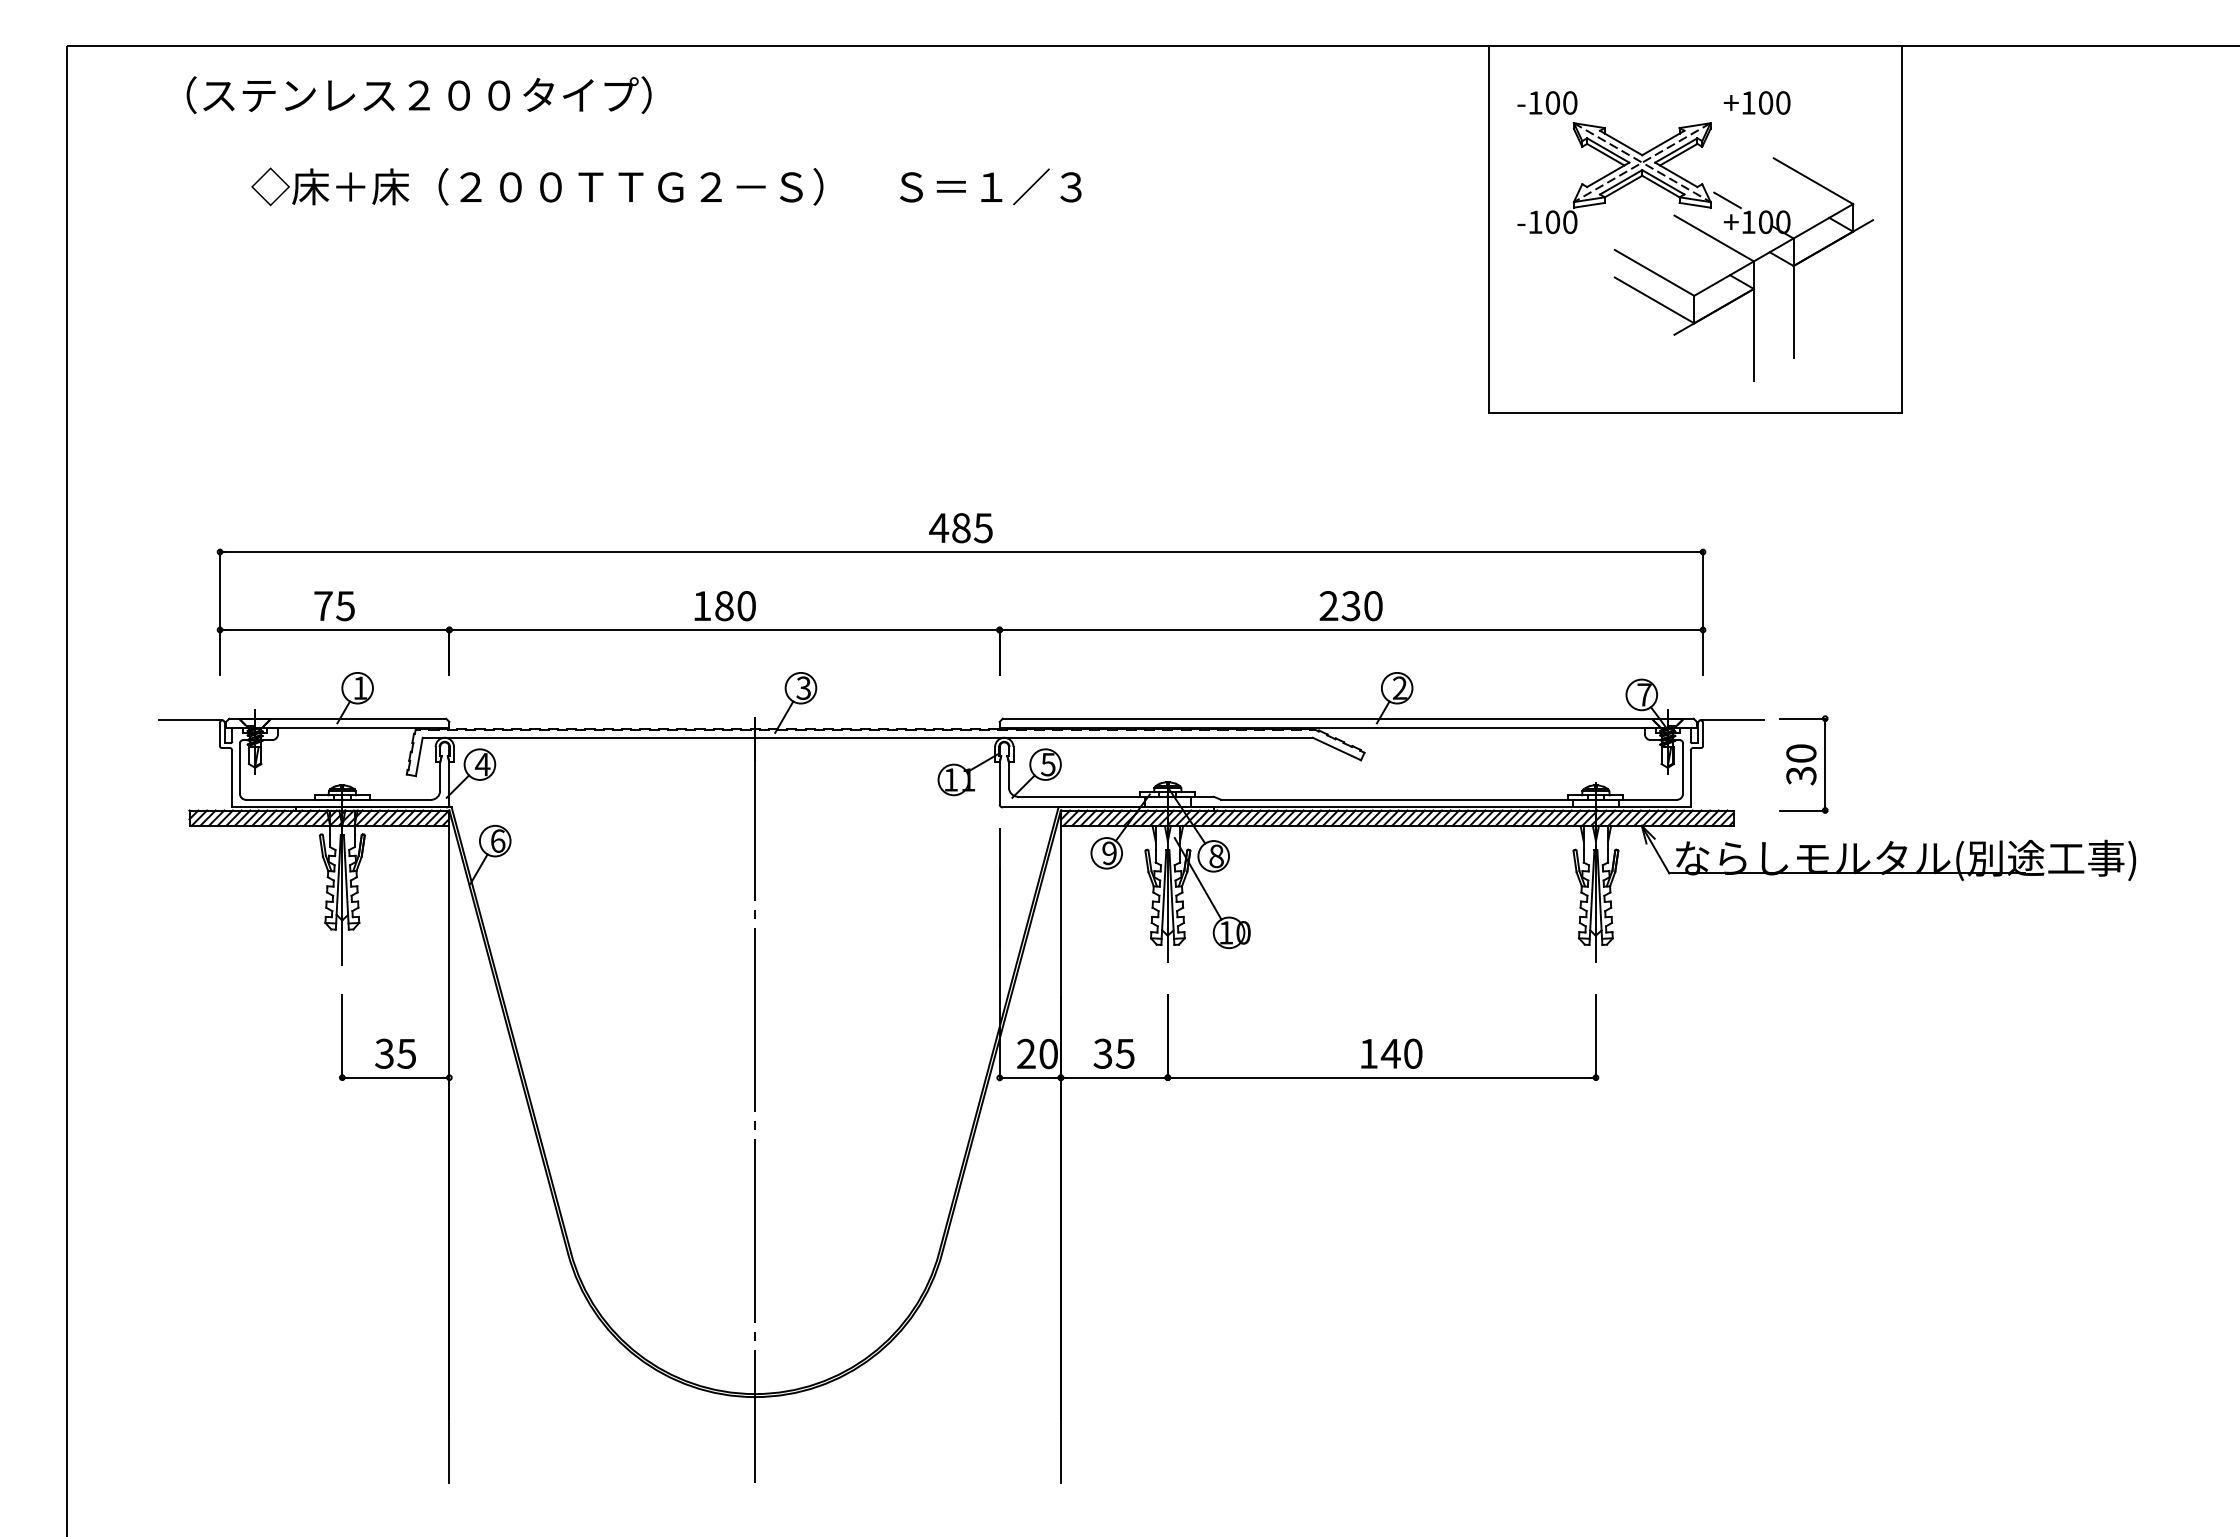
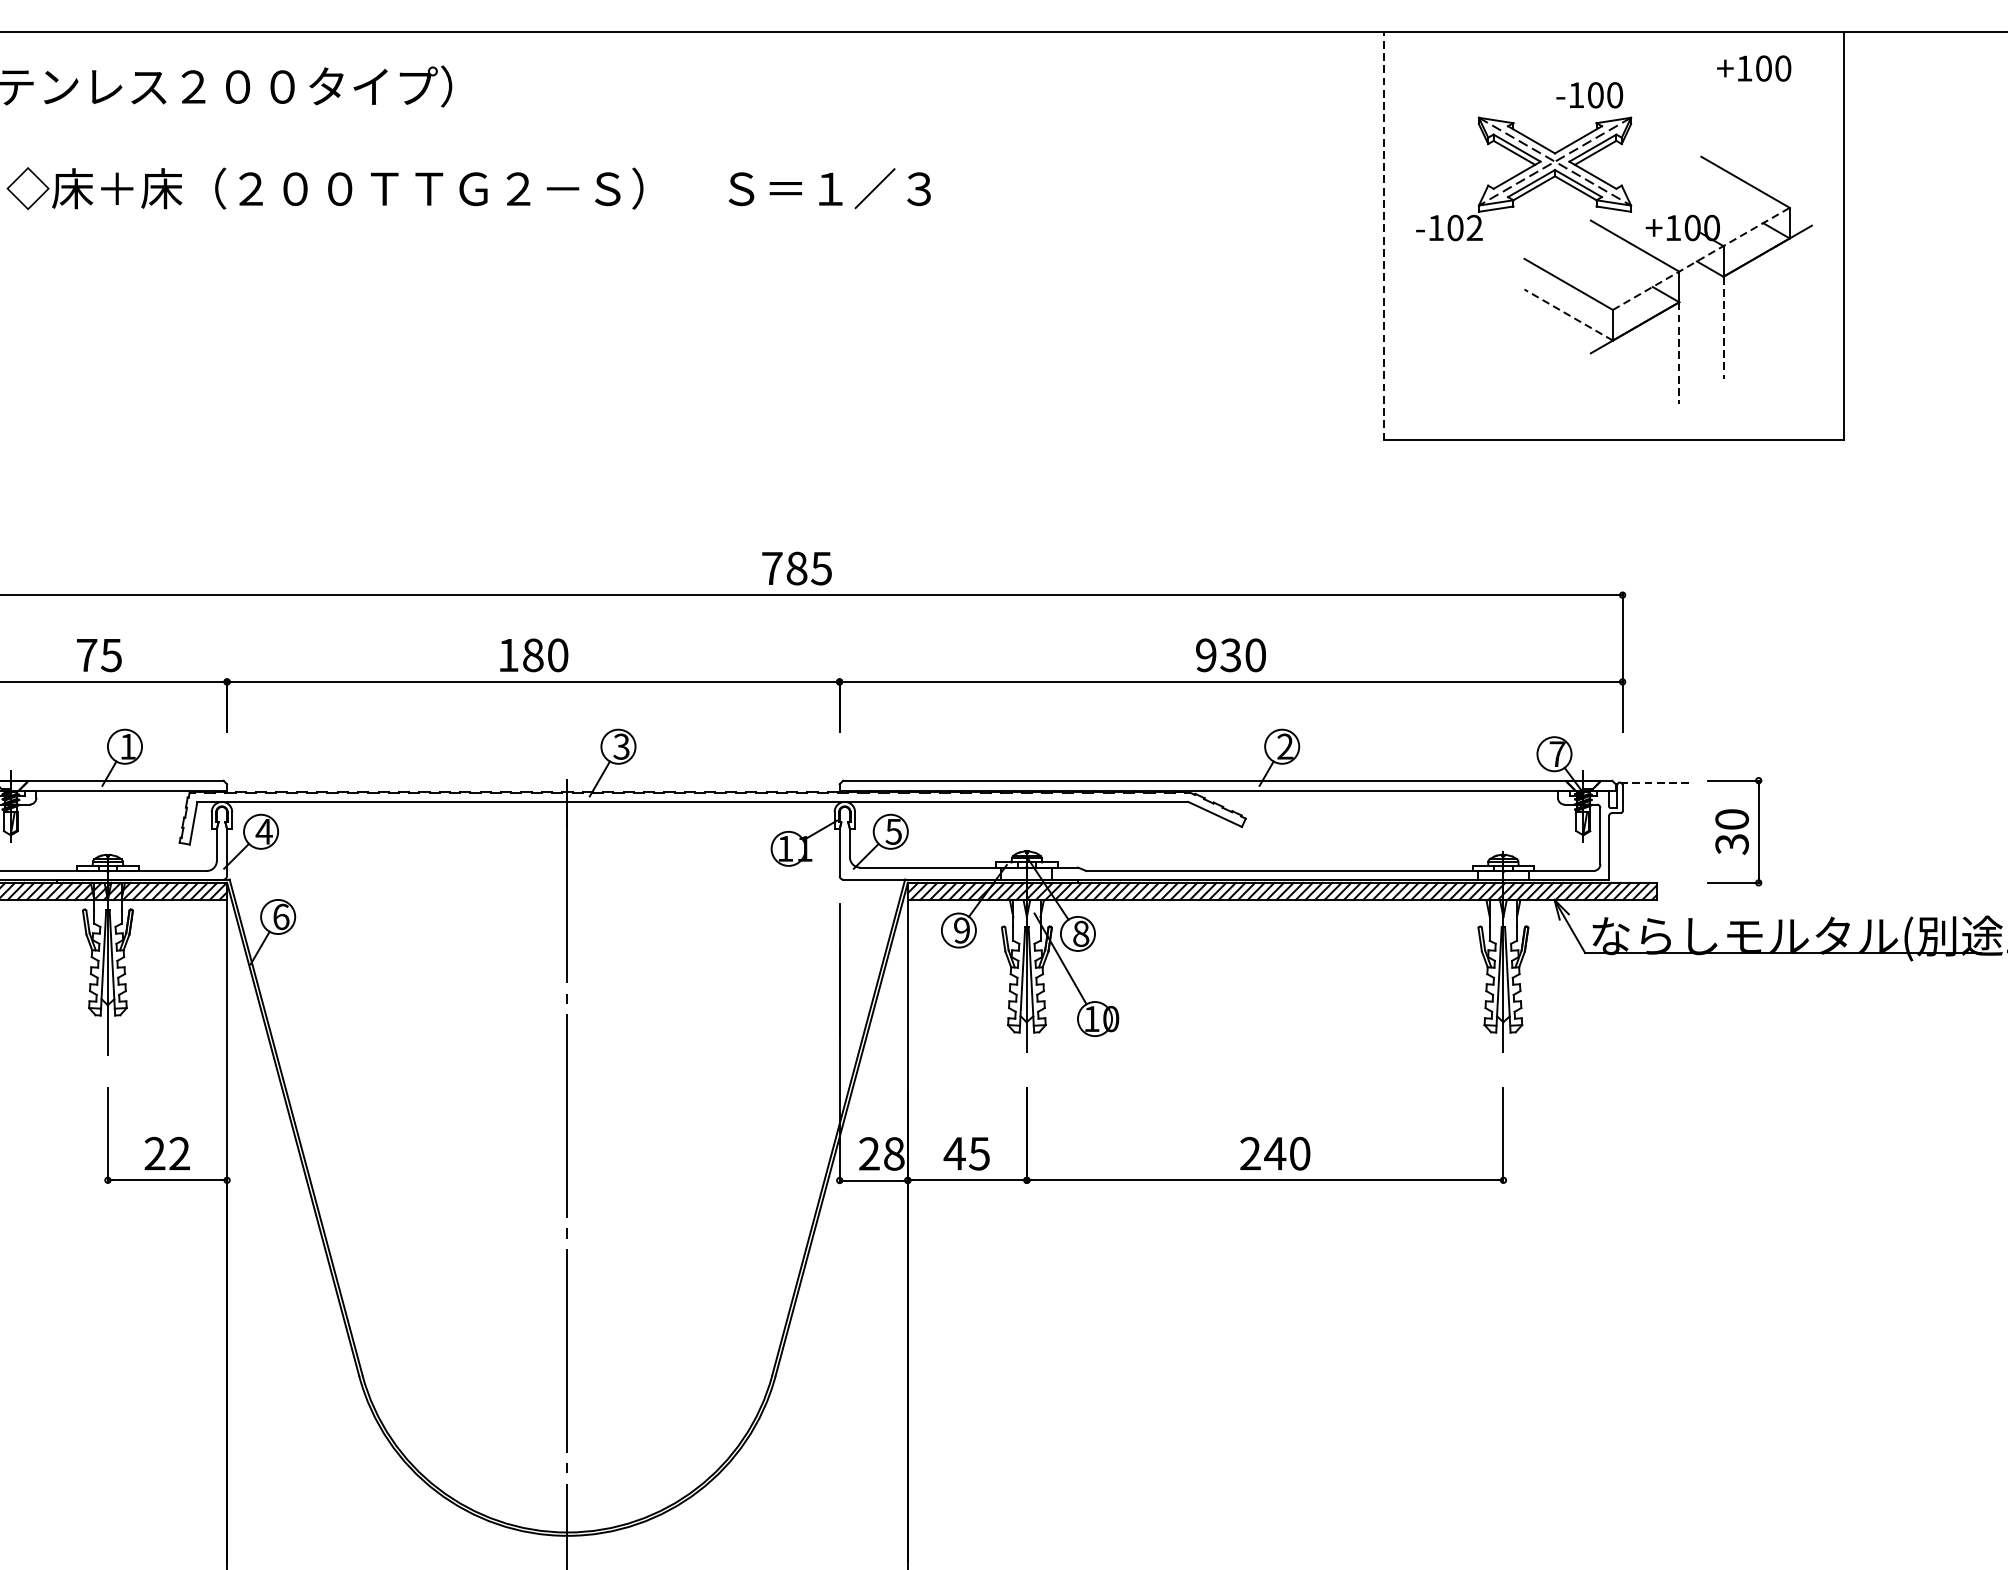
text: (1547, 102) -> (1589, 94), moved
text: (1756, 102) -> (1753, 68), moved
line: (1727, 200) -> (1649, 203), removed
text: (1570, 222) -> (1475, 228), -100 -> -102
line: (1488, 229) -> (1383, 236), solid -> dashed
line: (1773, 249) -> (1701, 258), solid -> dashed
line: (1654, 300) -> (1568, 315), solid -> dashed
line: (1793, 311) -> (1723, 327), solid -> dashed
line: (1753, 334) -> (1678, 352), solid -> dashed
text: (939, 527) -> (772, 567), 485 -> 785
text: (1328, 606) -> (1205, 655), 230 -> 930
line: (1732, 720) -> (1655, 782), solid -> dashed
text: (395, 1053) -> (167, 1153), 35 -> 22
text: (1103, 1053) -> (955, 1153), 35 -> 45
text: (1368, 1053) -> (1250, 1153), 140 -> 240
text: (1048, 1054) -> (894, 1154), 20 -> 28

